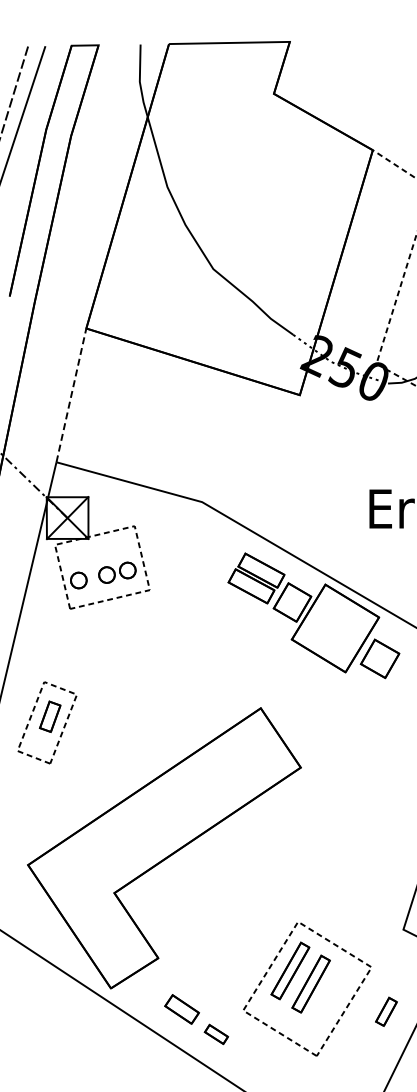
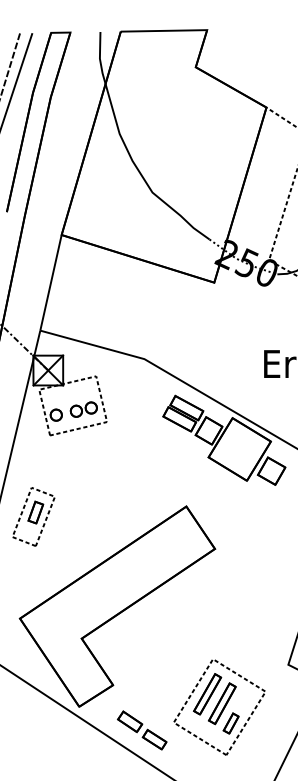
line: (71, 395) -> (51, 282), dashed -> solid
part: (386, 1011) -> (231, 723), moved
part: (216, 1034) -> (154, 739), size x1.43

